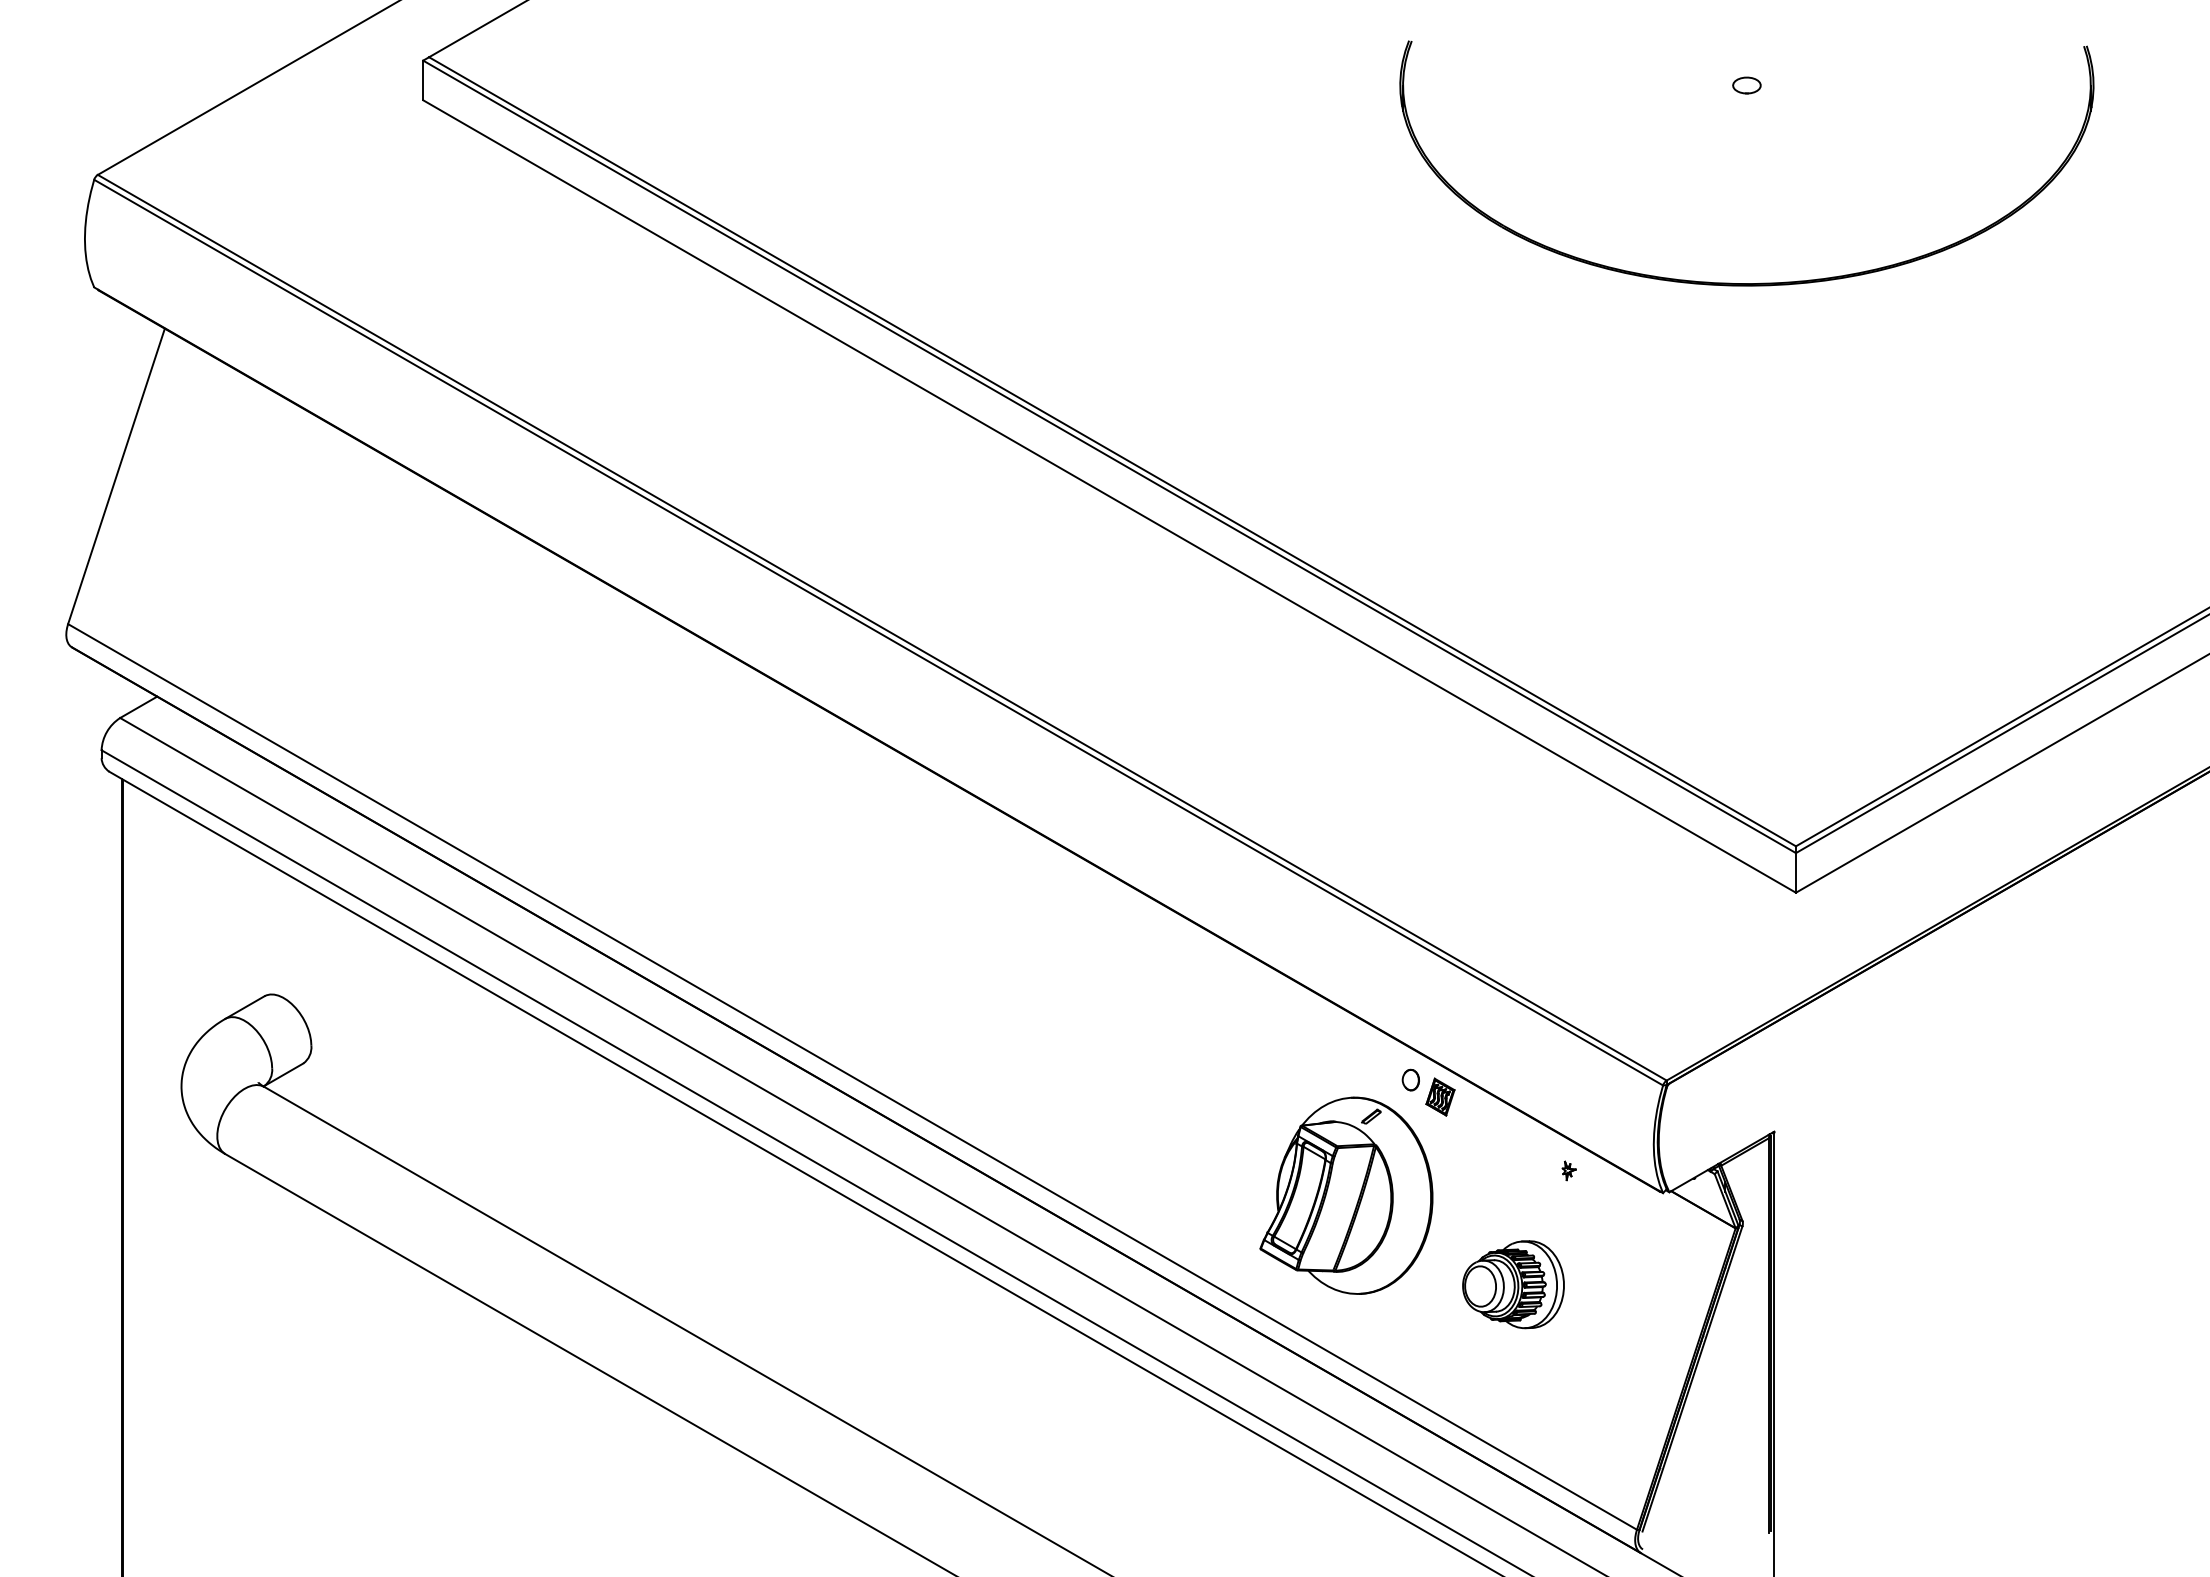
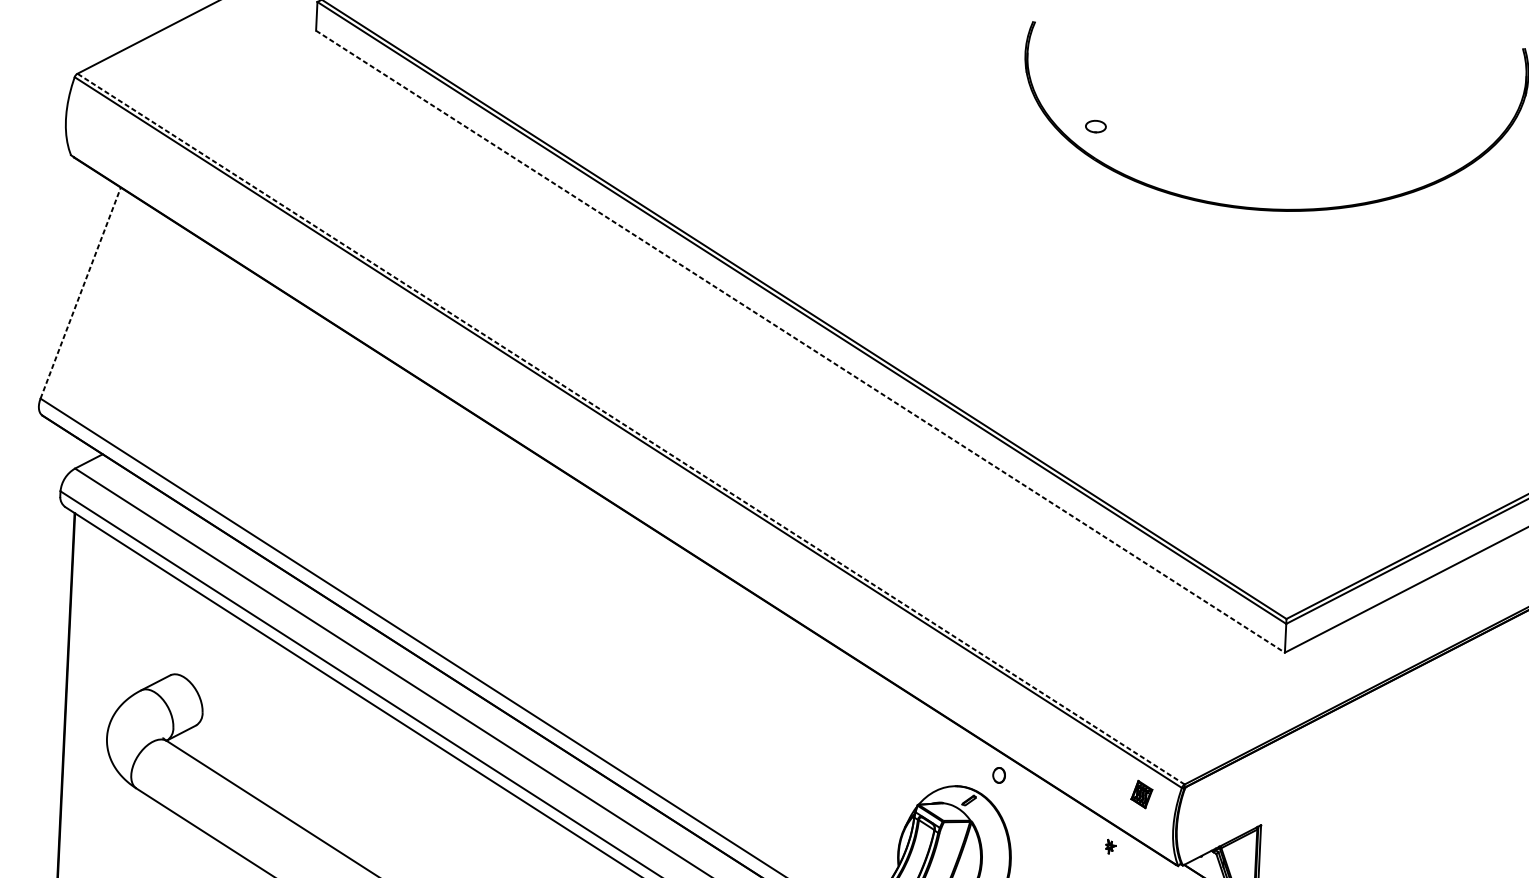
part: (1746, 85) -> (1095, 126), moved
line: (116, 475) -> (80, 292), solid -> dashed
line: (1109, 496) -> (800, 341), solid -> dashed
line: (882, 627) -> (631, 428), solid -> dashed
part: (1440, 1096) -> (1141, 794), moved

